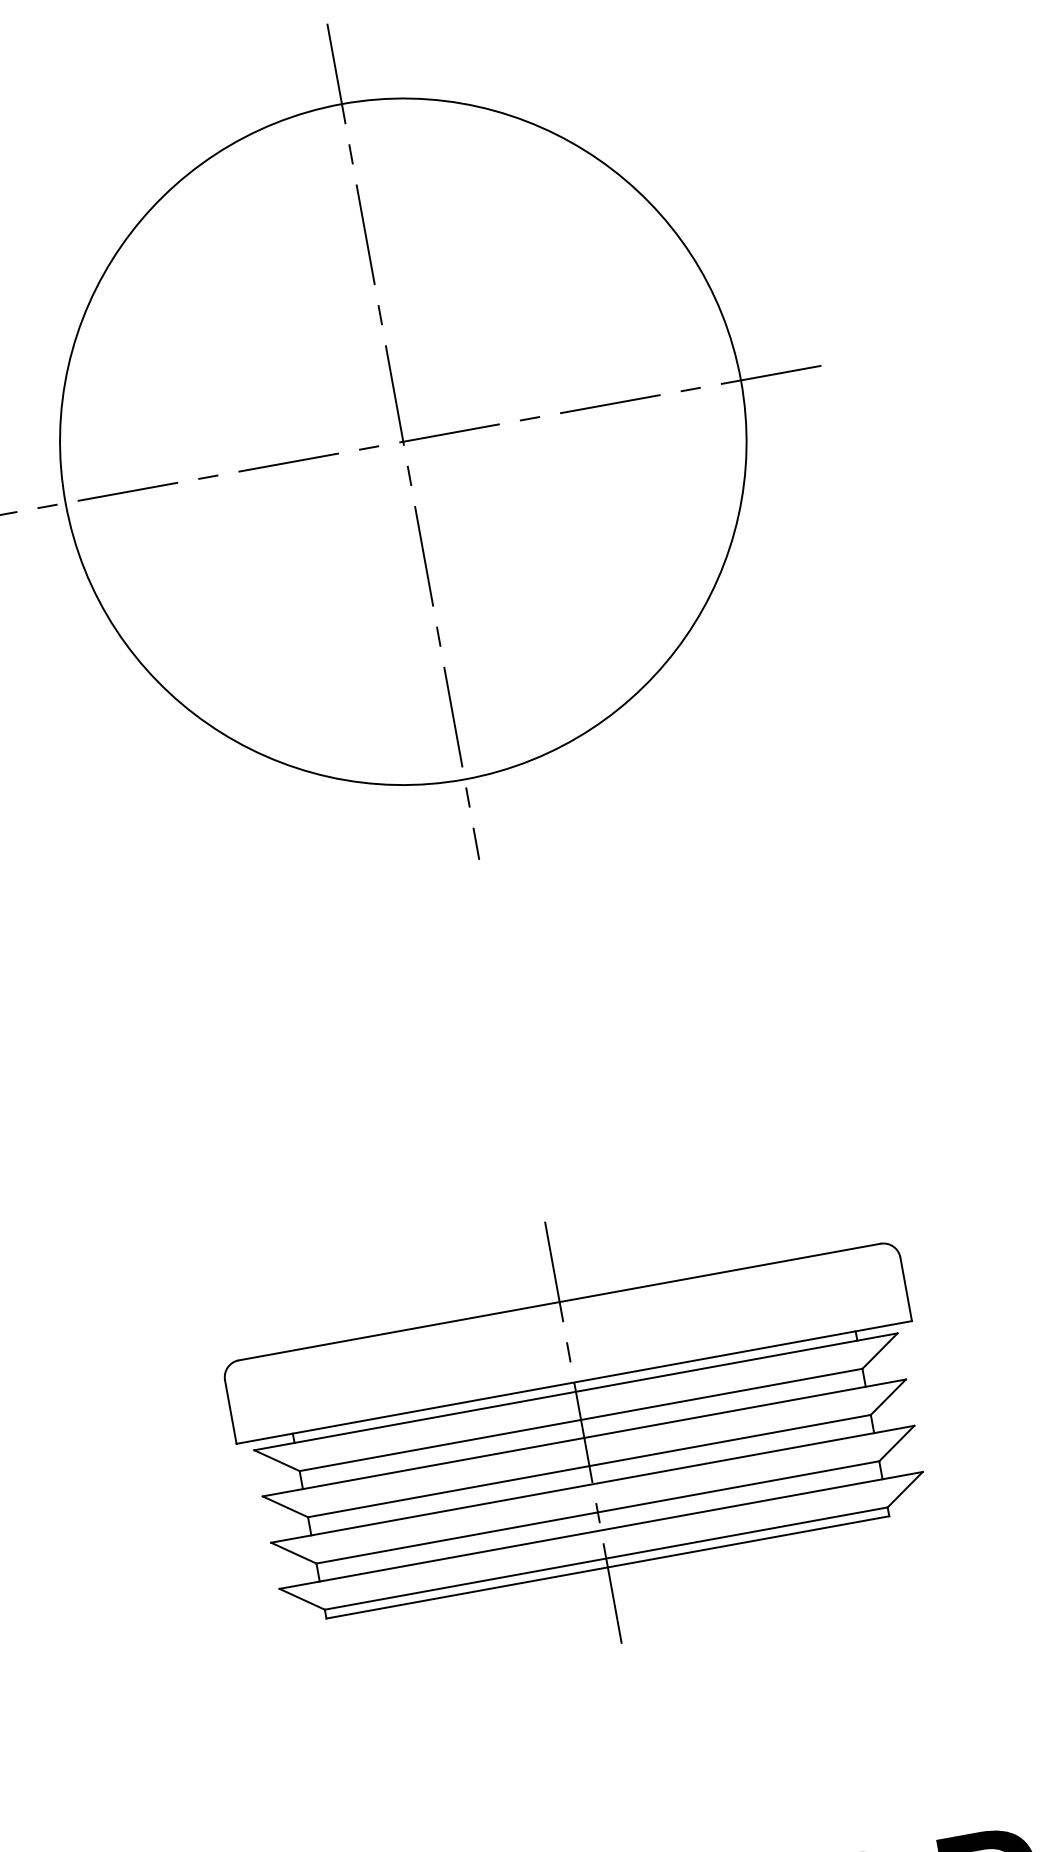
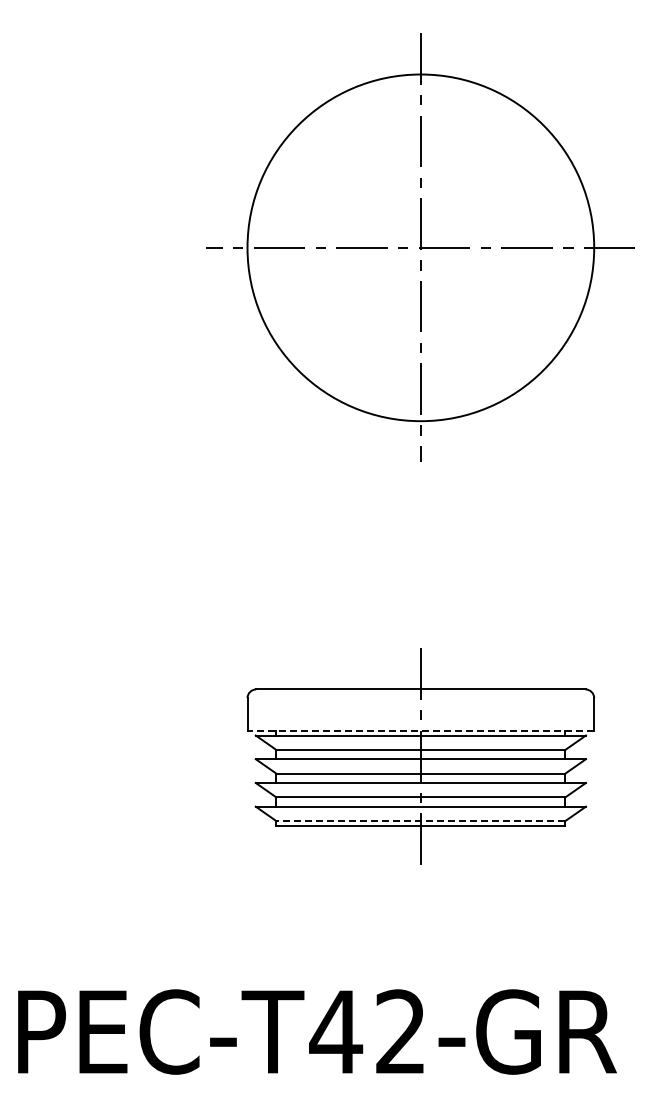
line: (573, 1382) -> (420, 730), solid -> dashed
line: (605, 1559) -> (420, 821), solid -> dashed

